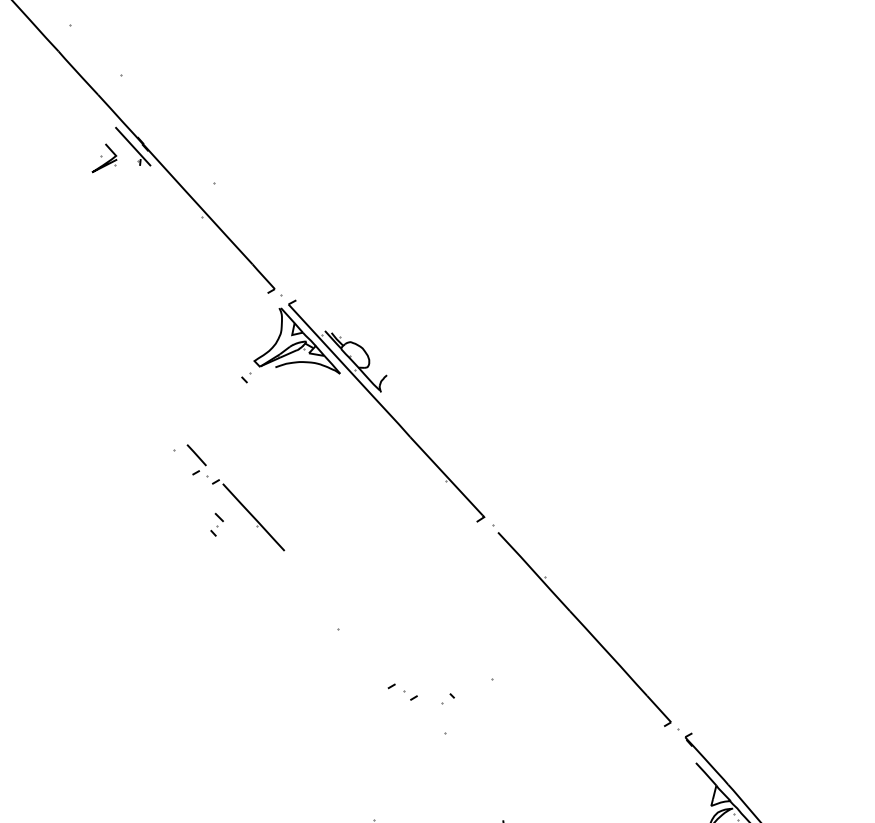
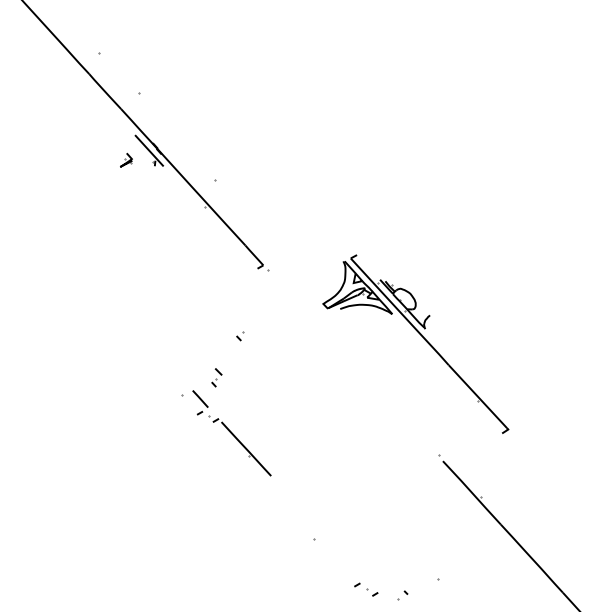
part: (104, 158) -> (126, 160), size x0.6
part: (377, 402) -> (422, 337), moved
part: (216, 524) -> (216, 377), moved

